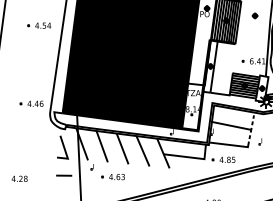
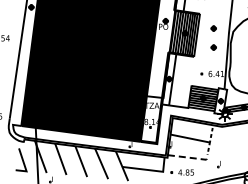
part: (254, 34) -> (213, 47), added
part: (260, 141) -> (219, 164), moved
line: (232, 145) -> (191, 158), solid -> dashed

